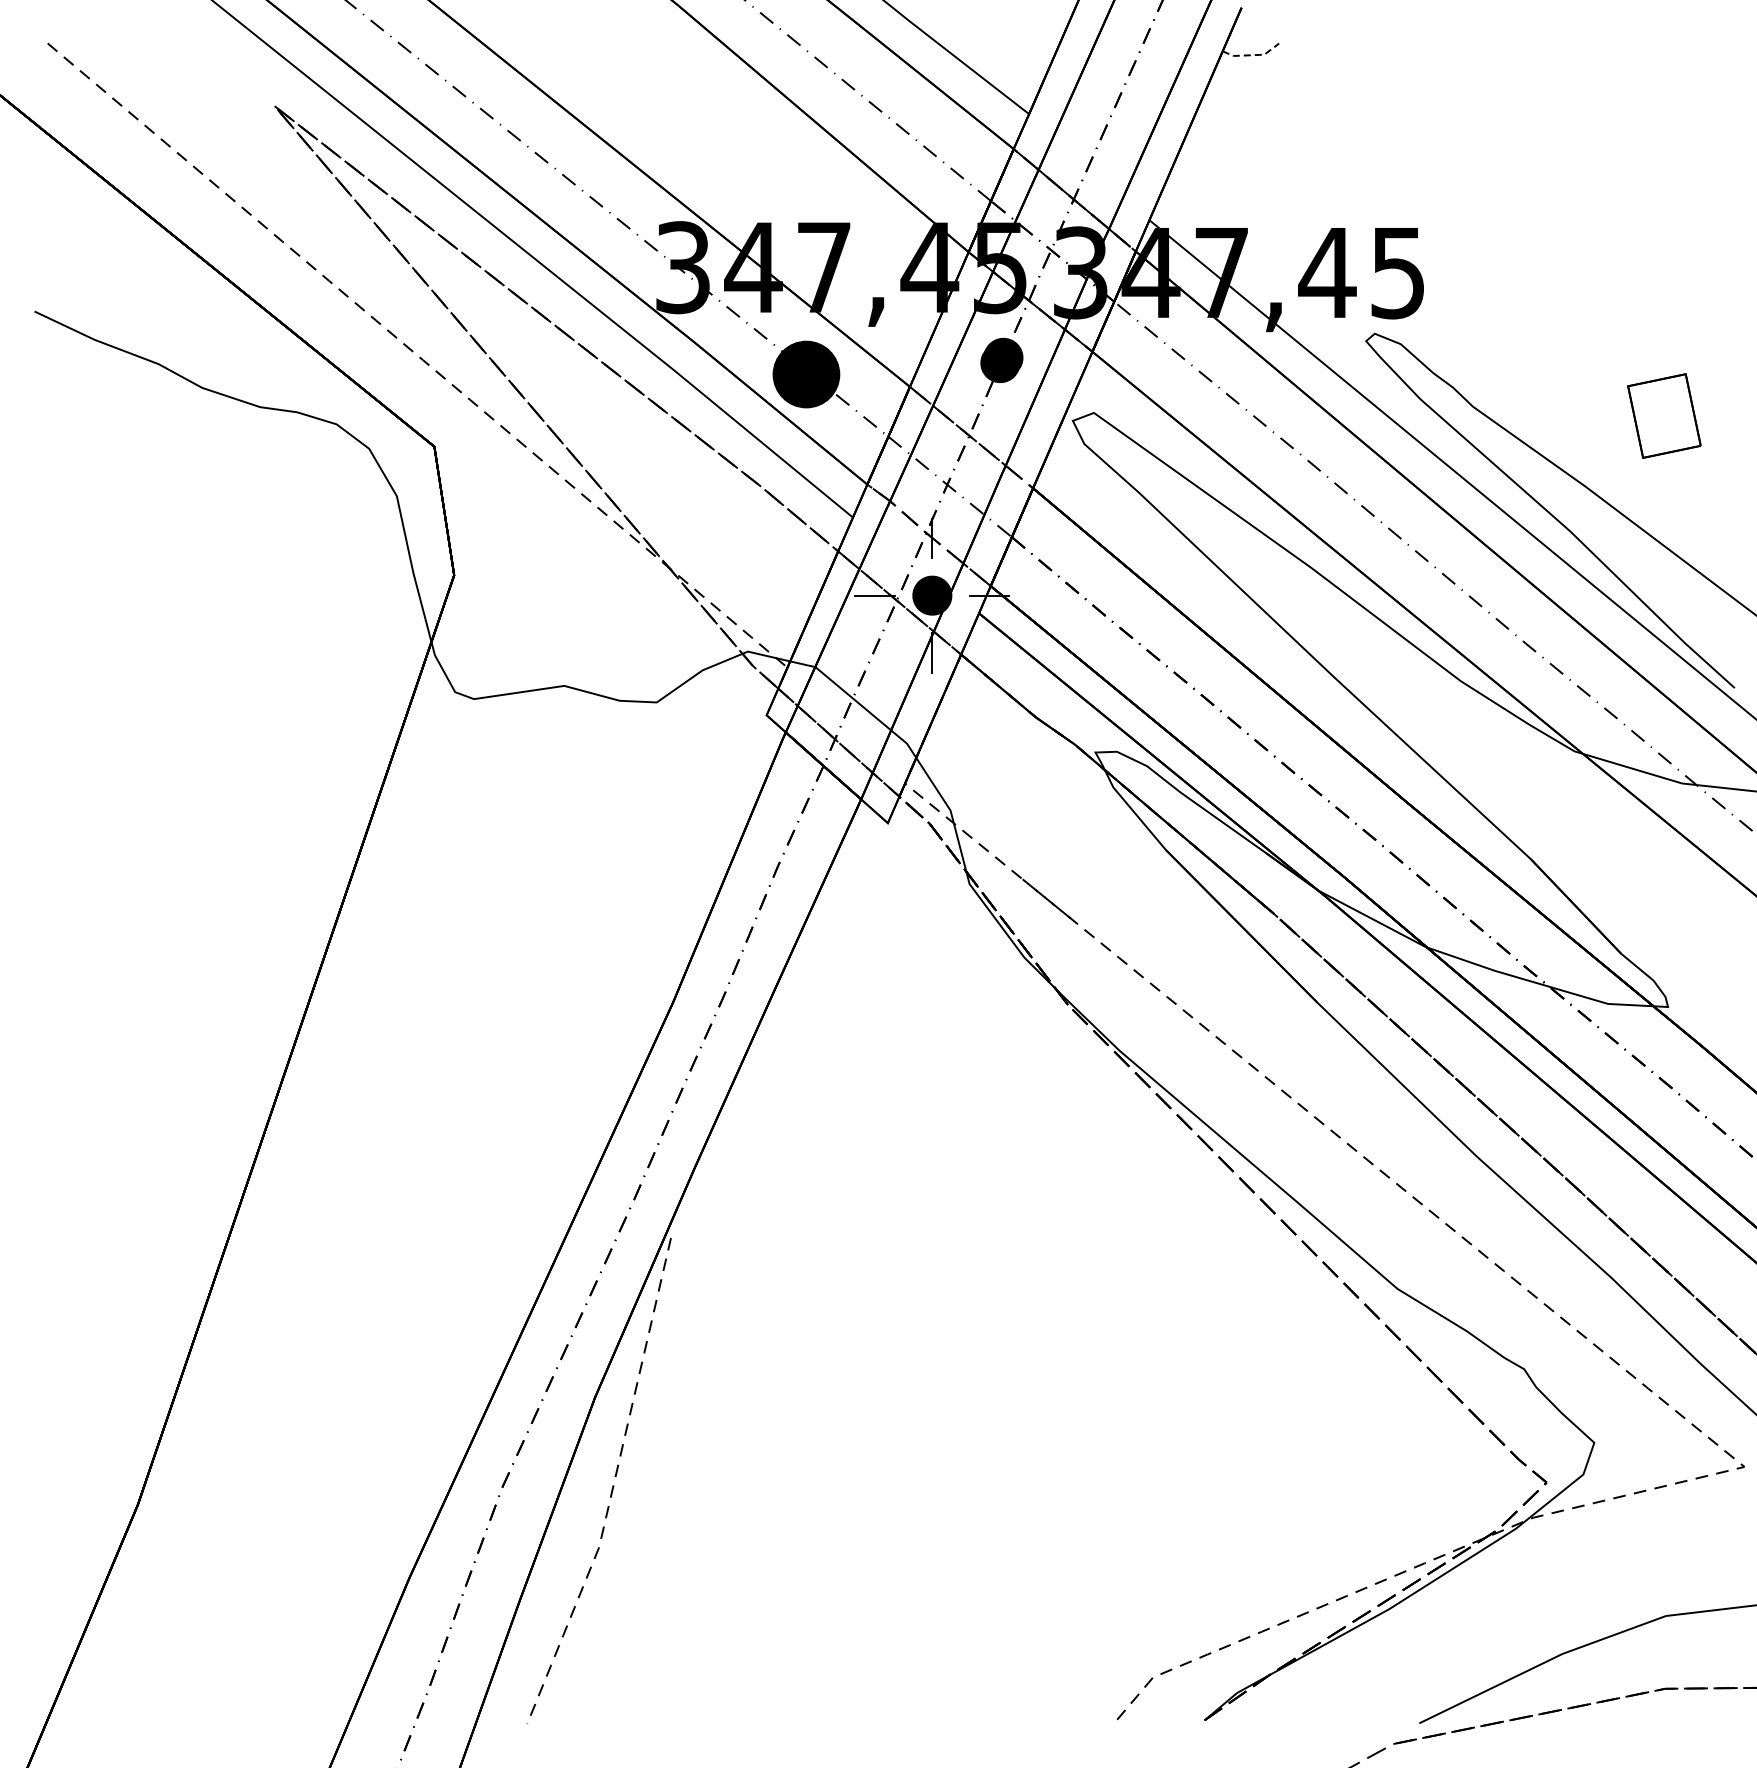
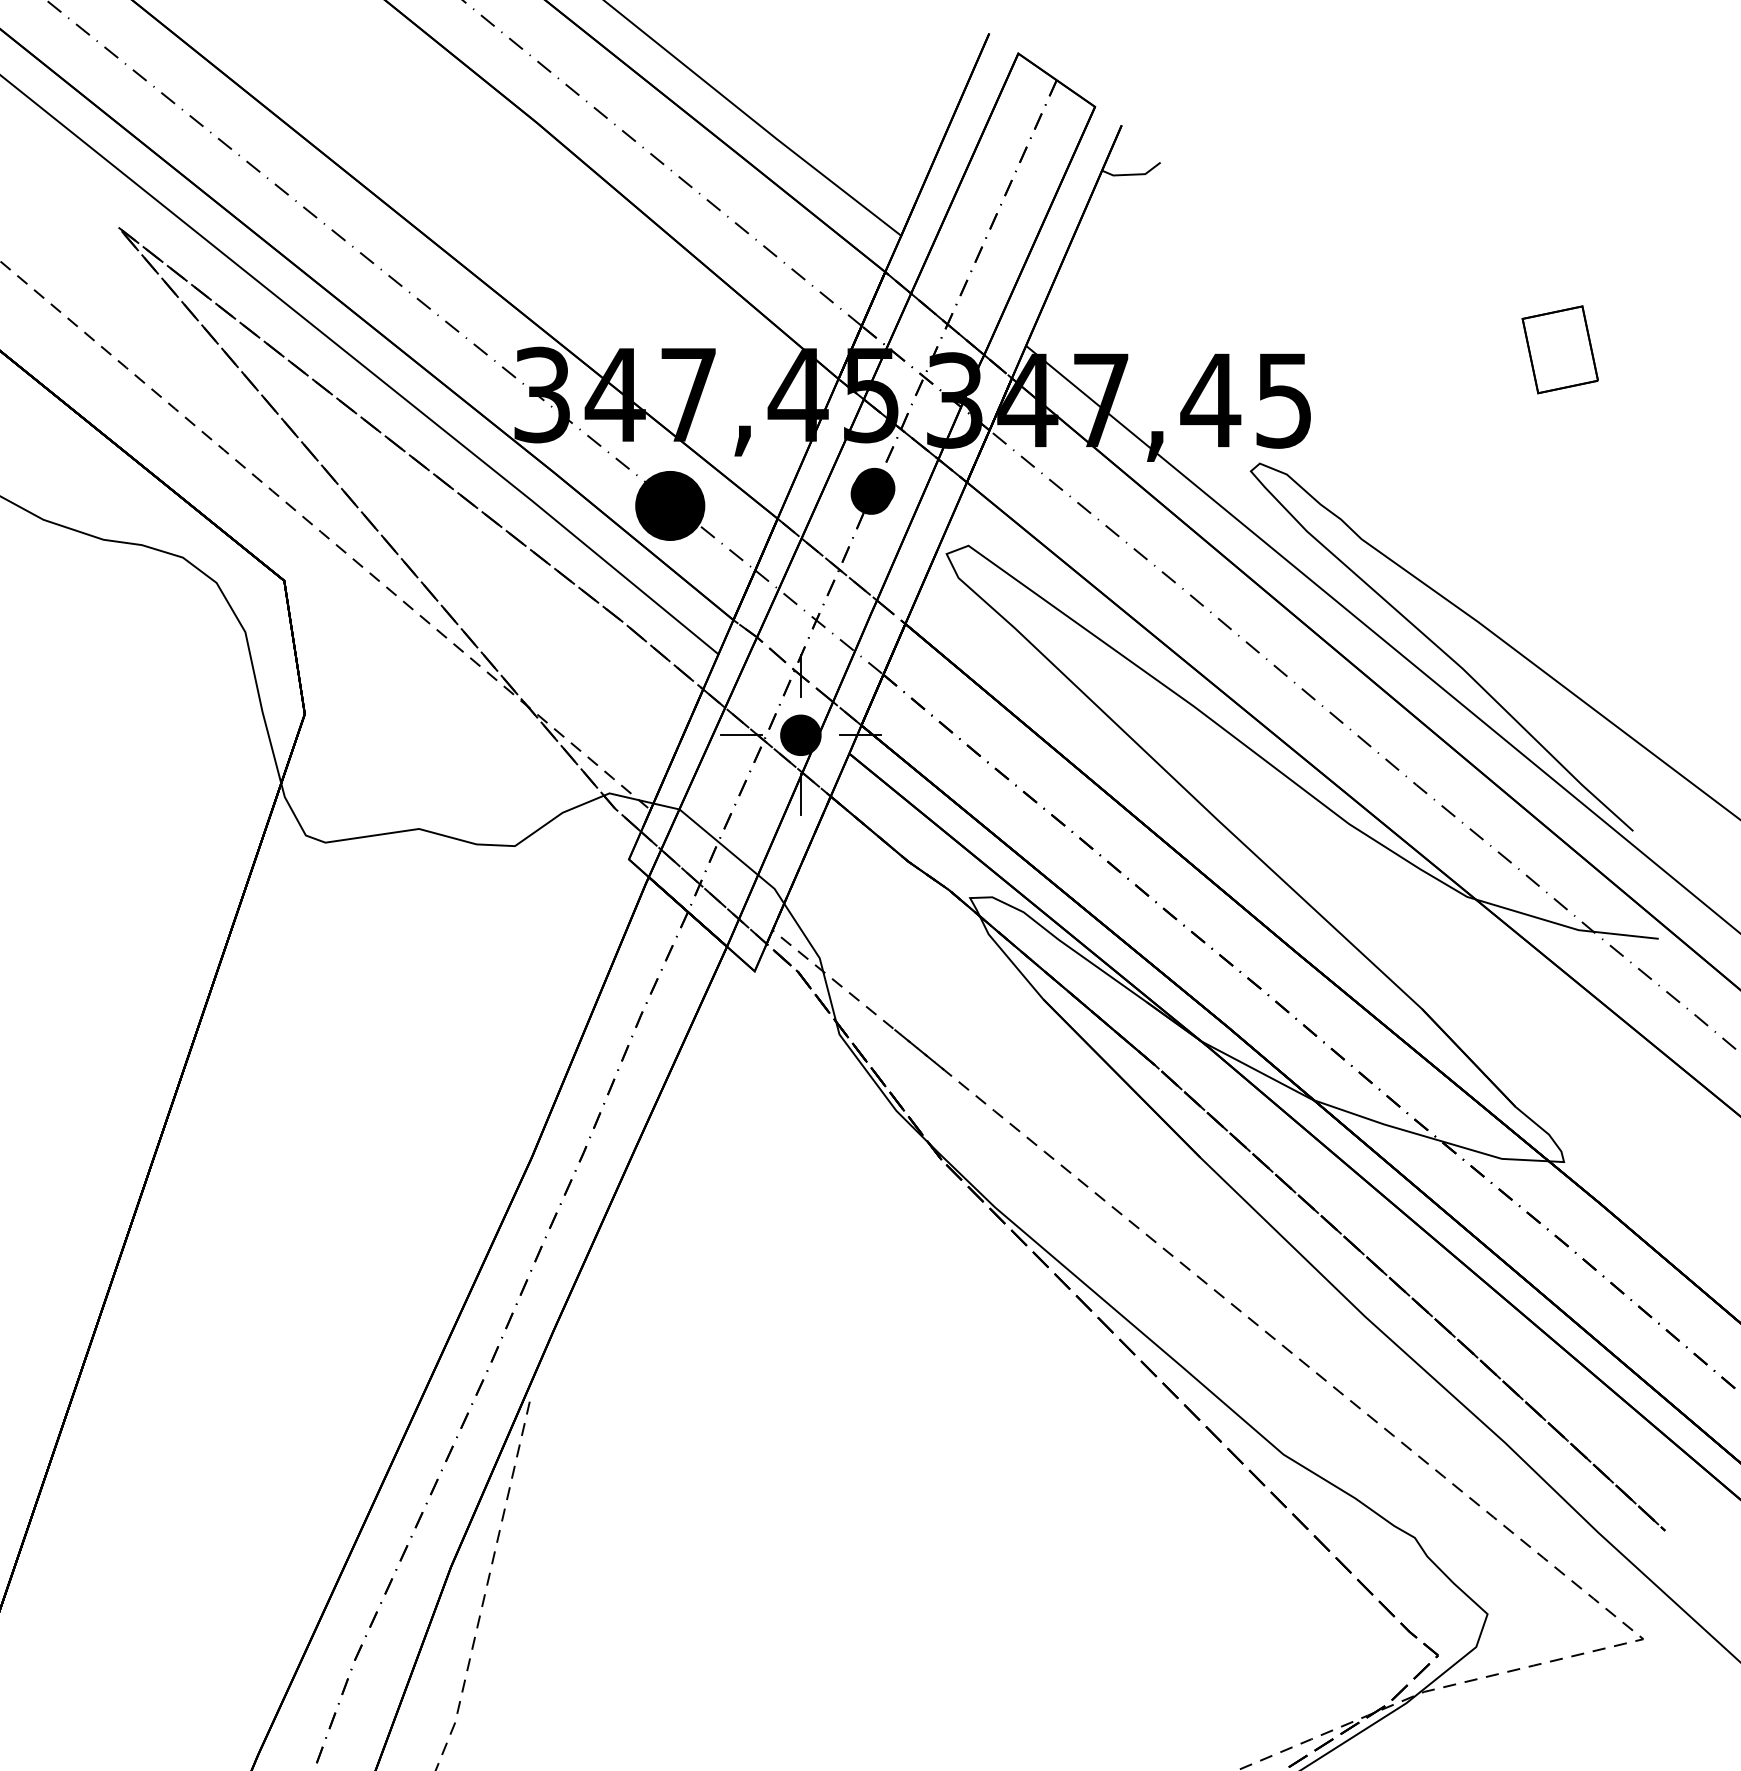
line: (1252, 55) -> (1132, 174), dashed -> solid
part: (1664, 415) -> (1560, 349), moved

